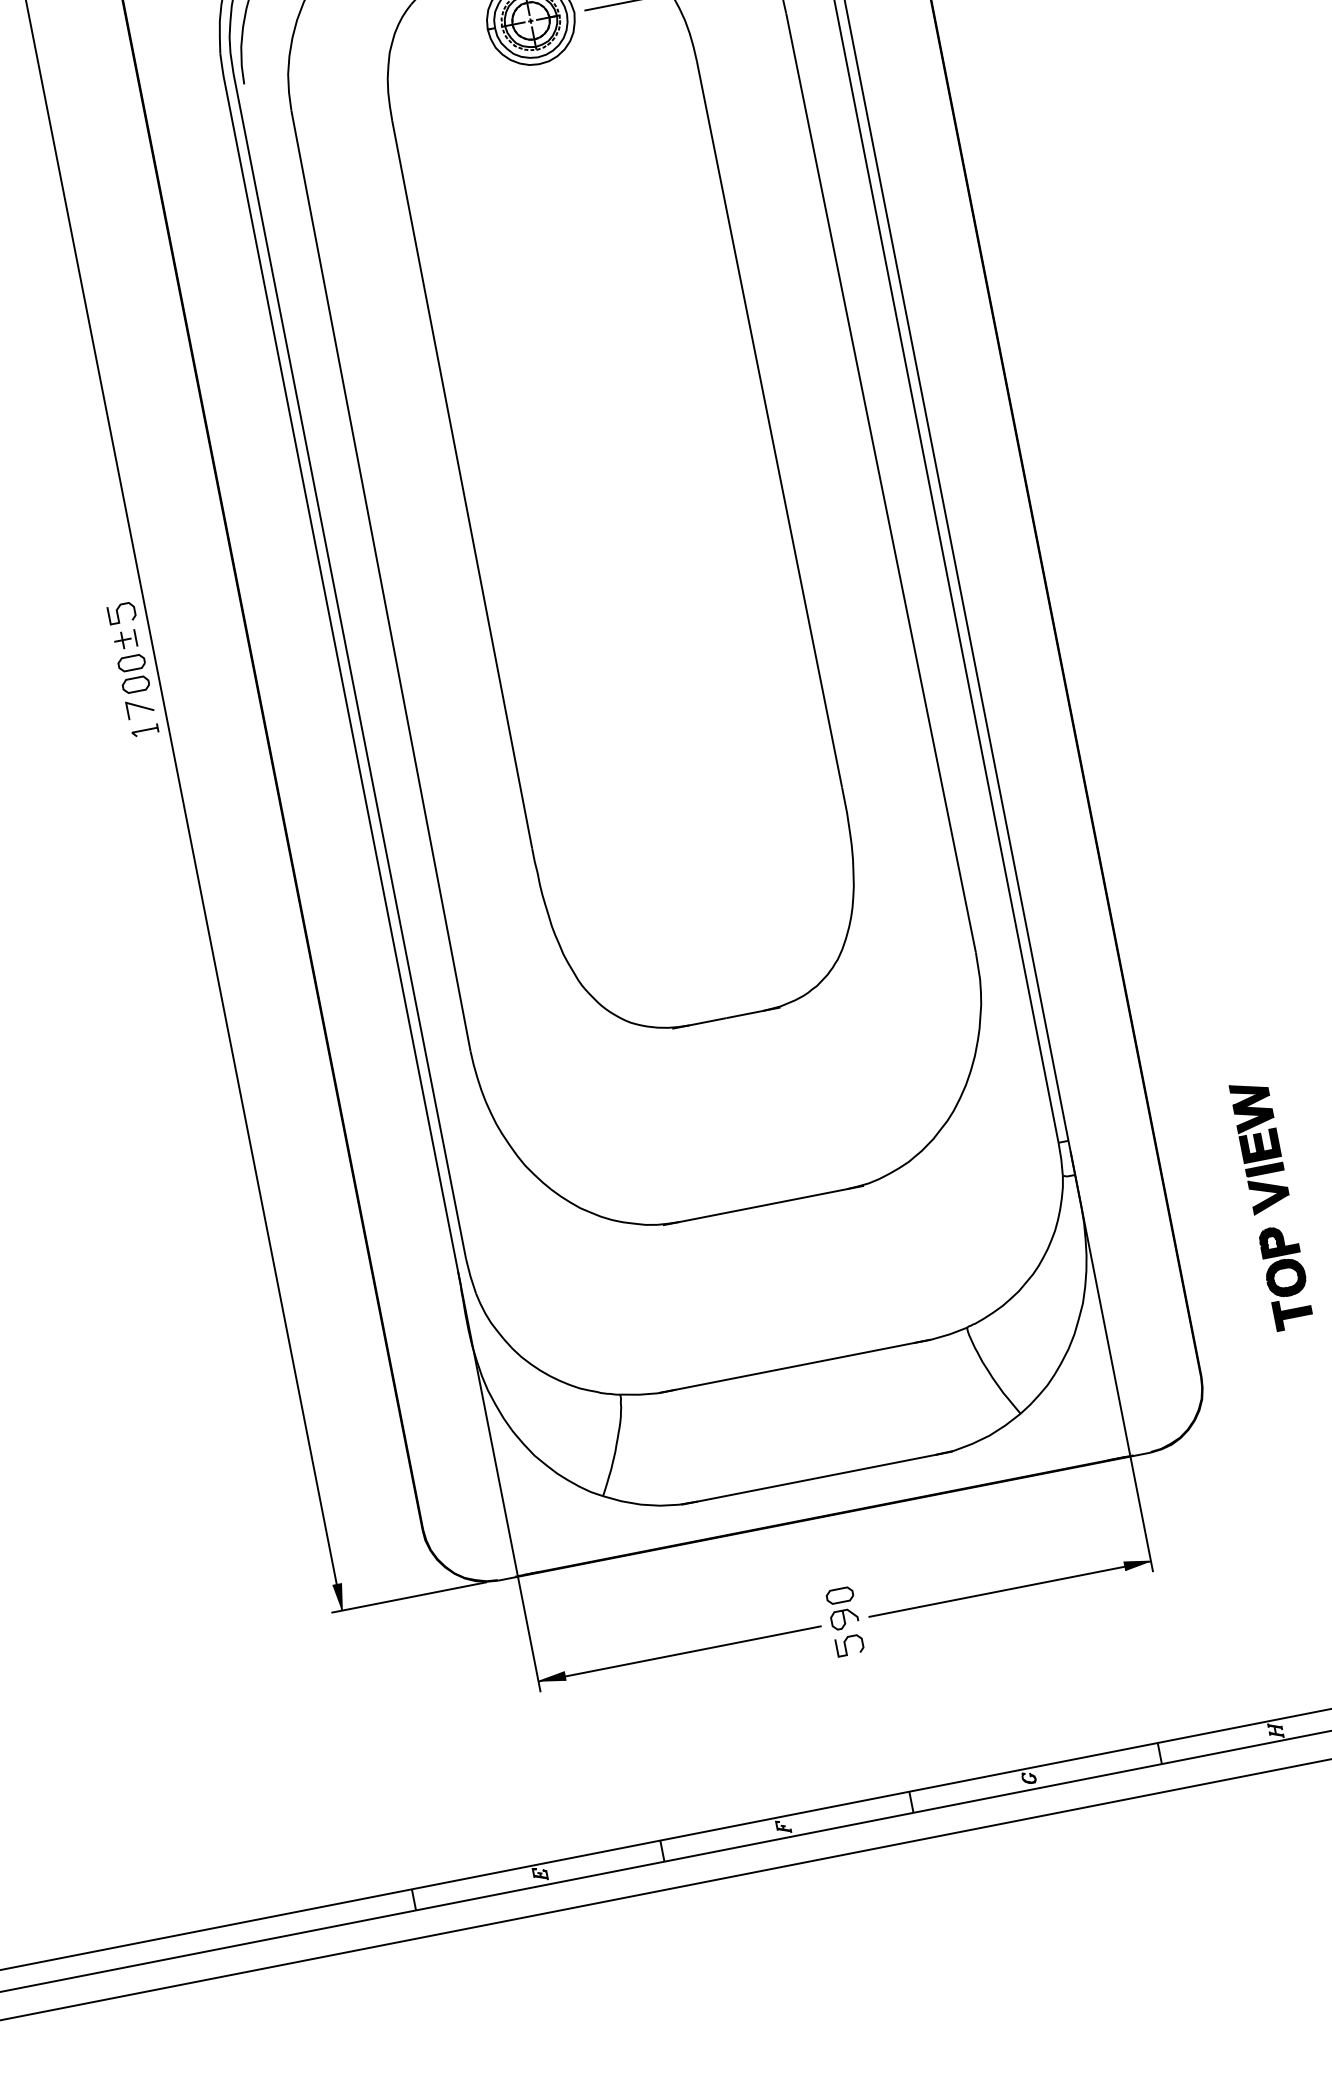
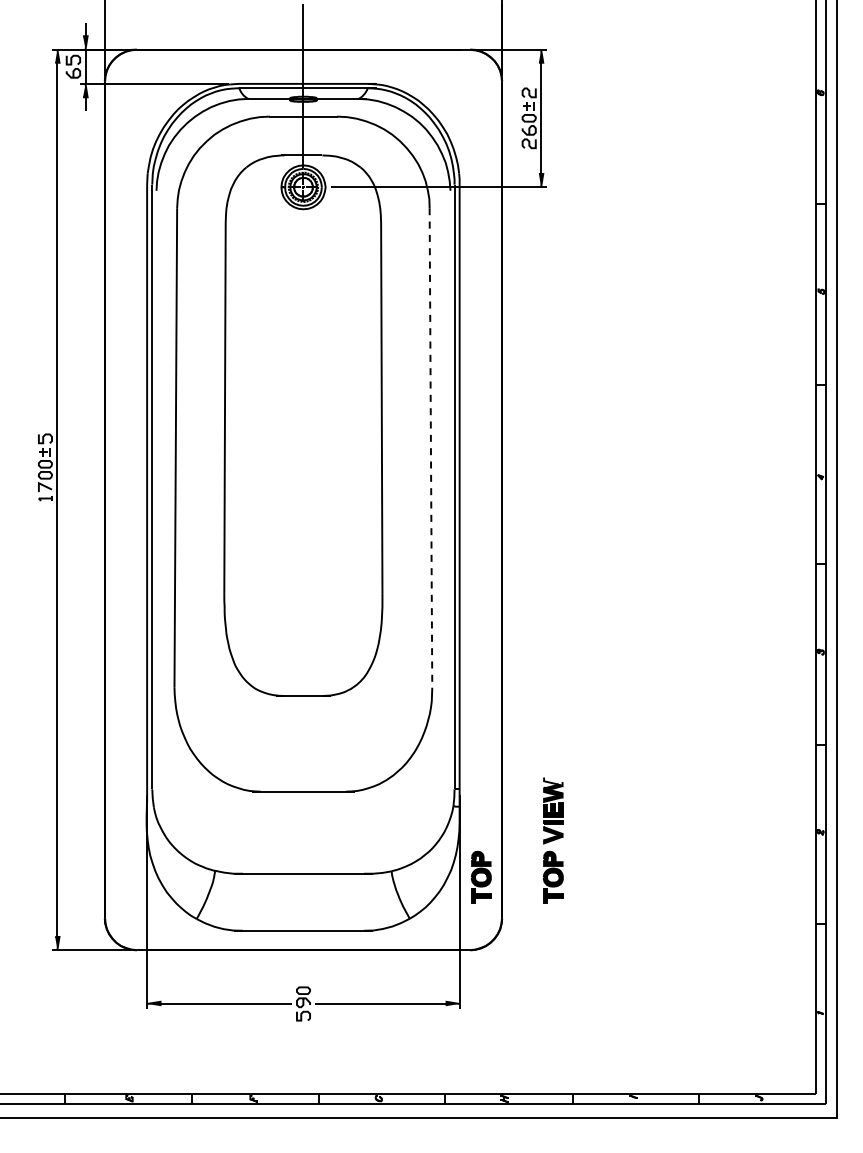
line: (879, 482) -> (430, 447), solid -> dashed
fill: (1249, 1089) -> (553, 781), removed
part: (1144, 1303) -> (481, 876), added

